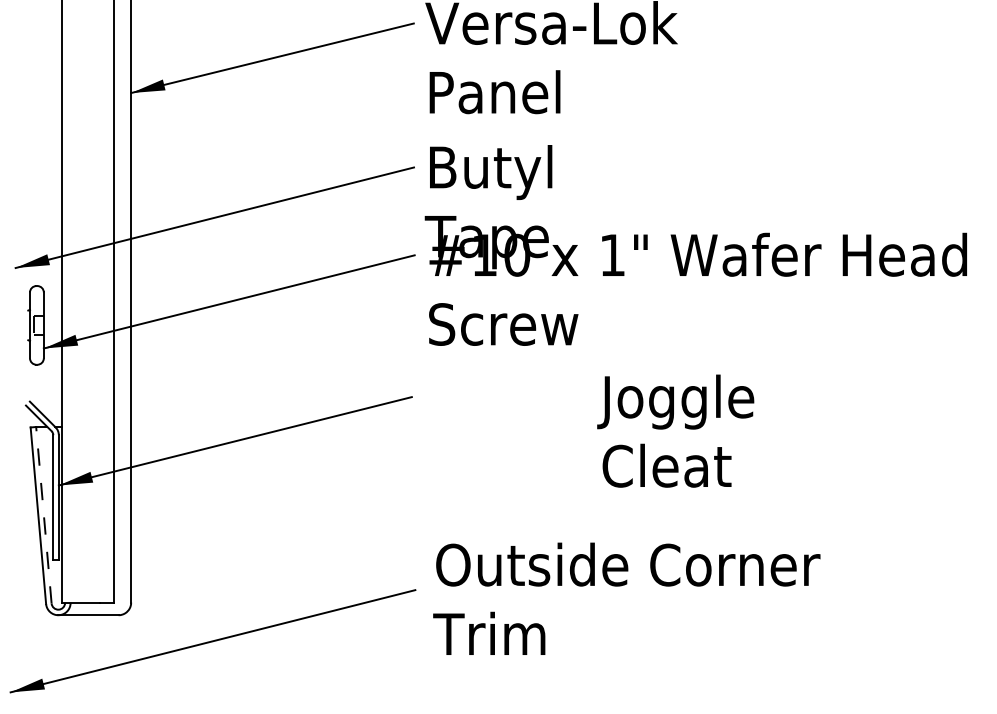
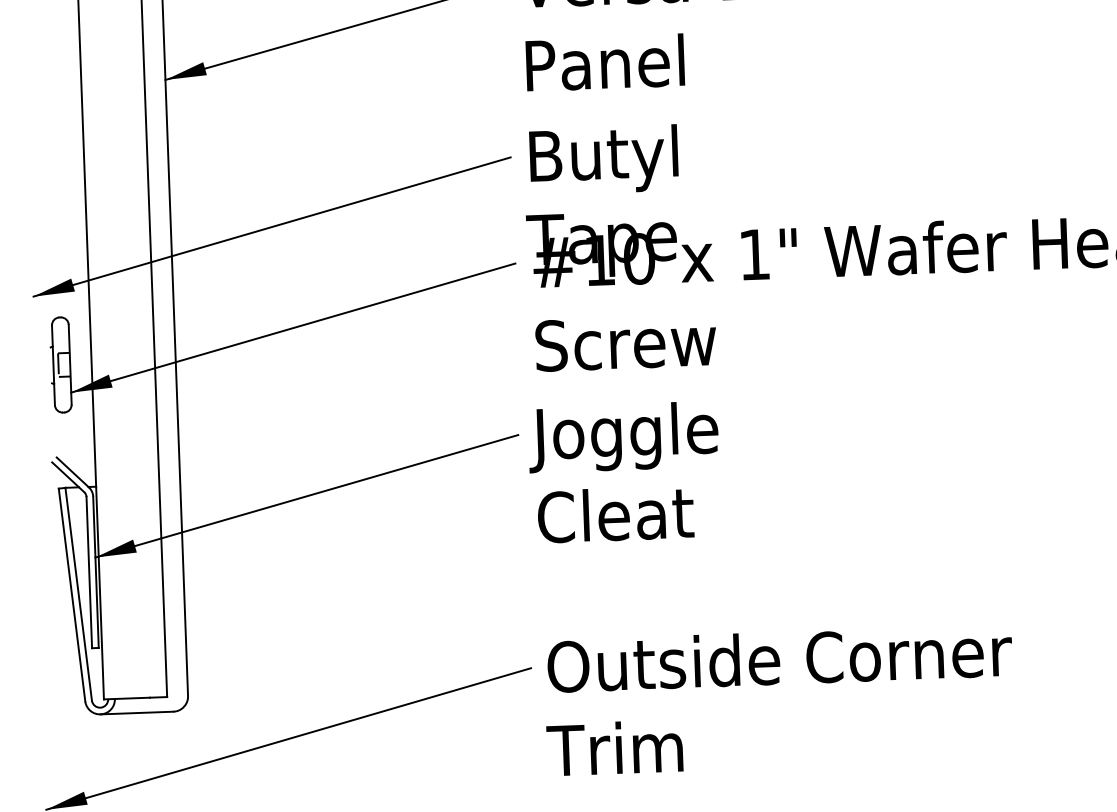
text: (675, 430) -> (624, 471), moved
line: (43, 515) -> (78, 594), dashed -> solid
text: (626, 598) -> (779, 699), moved

